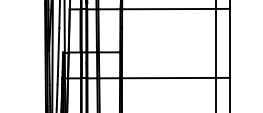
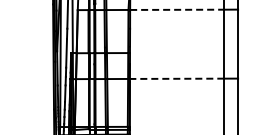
line: (169, 8) -> (177, 9), solid -> dashed
line: (169, 77) -> (177, 78), solid -> dashed

